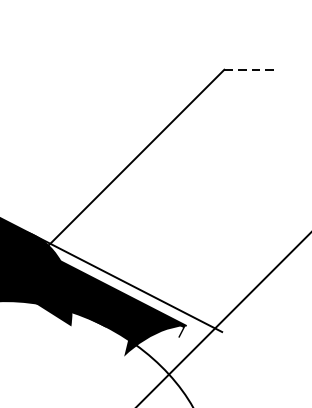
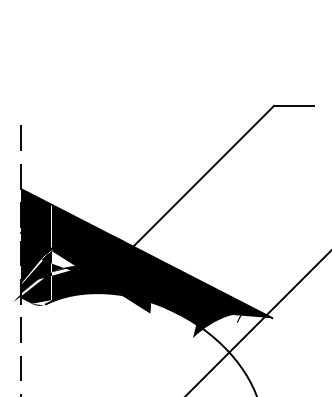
line: (249, 69) -> (294, 105), dashed -> solid
fill: (128, 283) -> (196, 278), added

